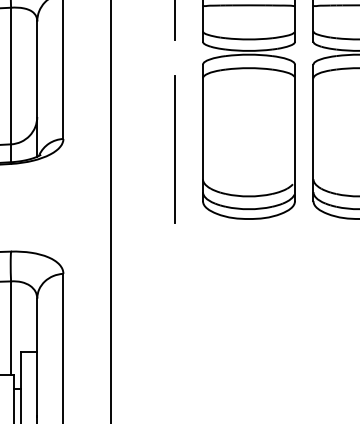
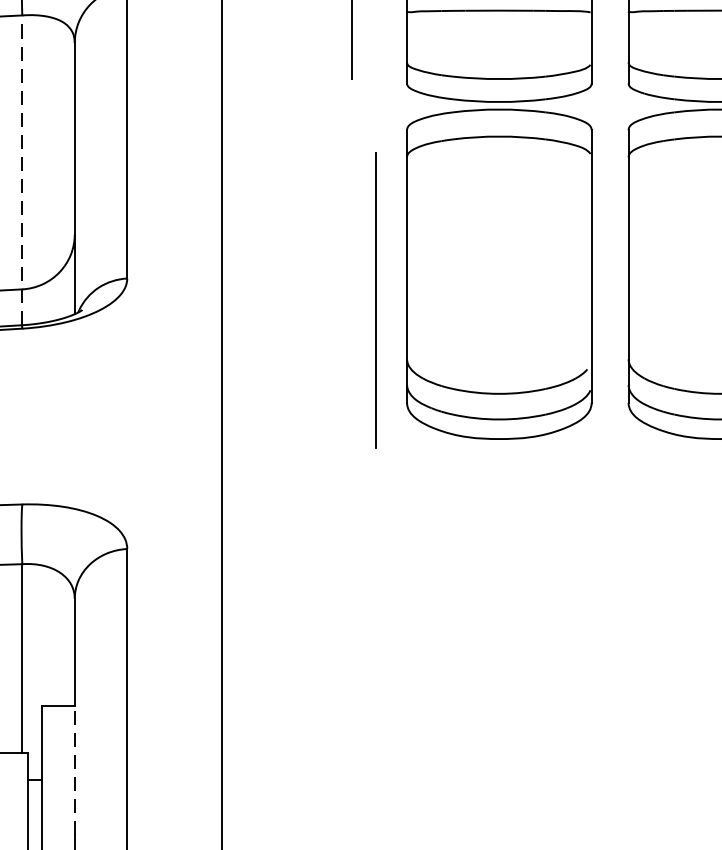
line: (11, 84) -> (23, 169), solid -> dashed
line: (174, 149) -> (374, 299), moved
line: (37, 383) -> (75, 768), solid -> dashed

